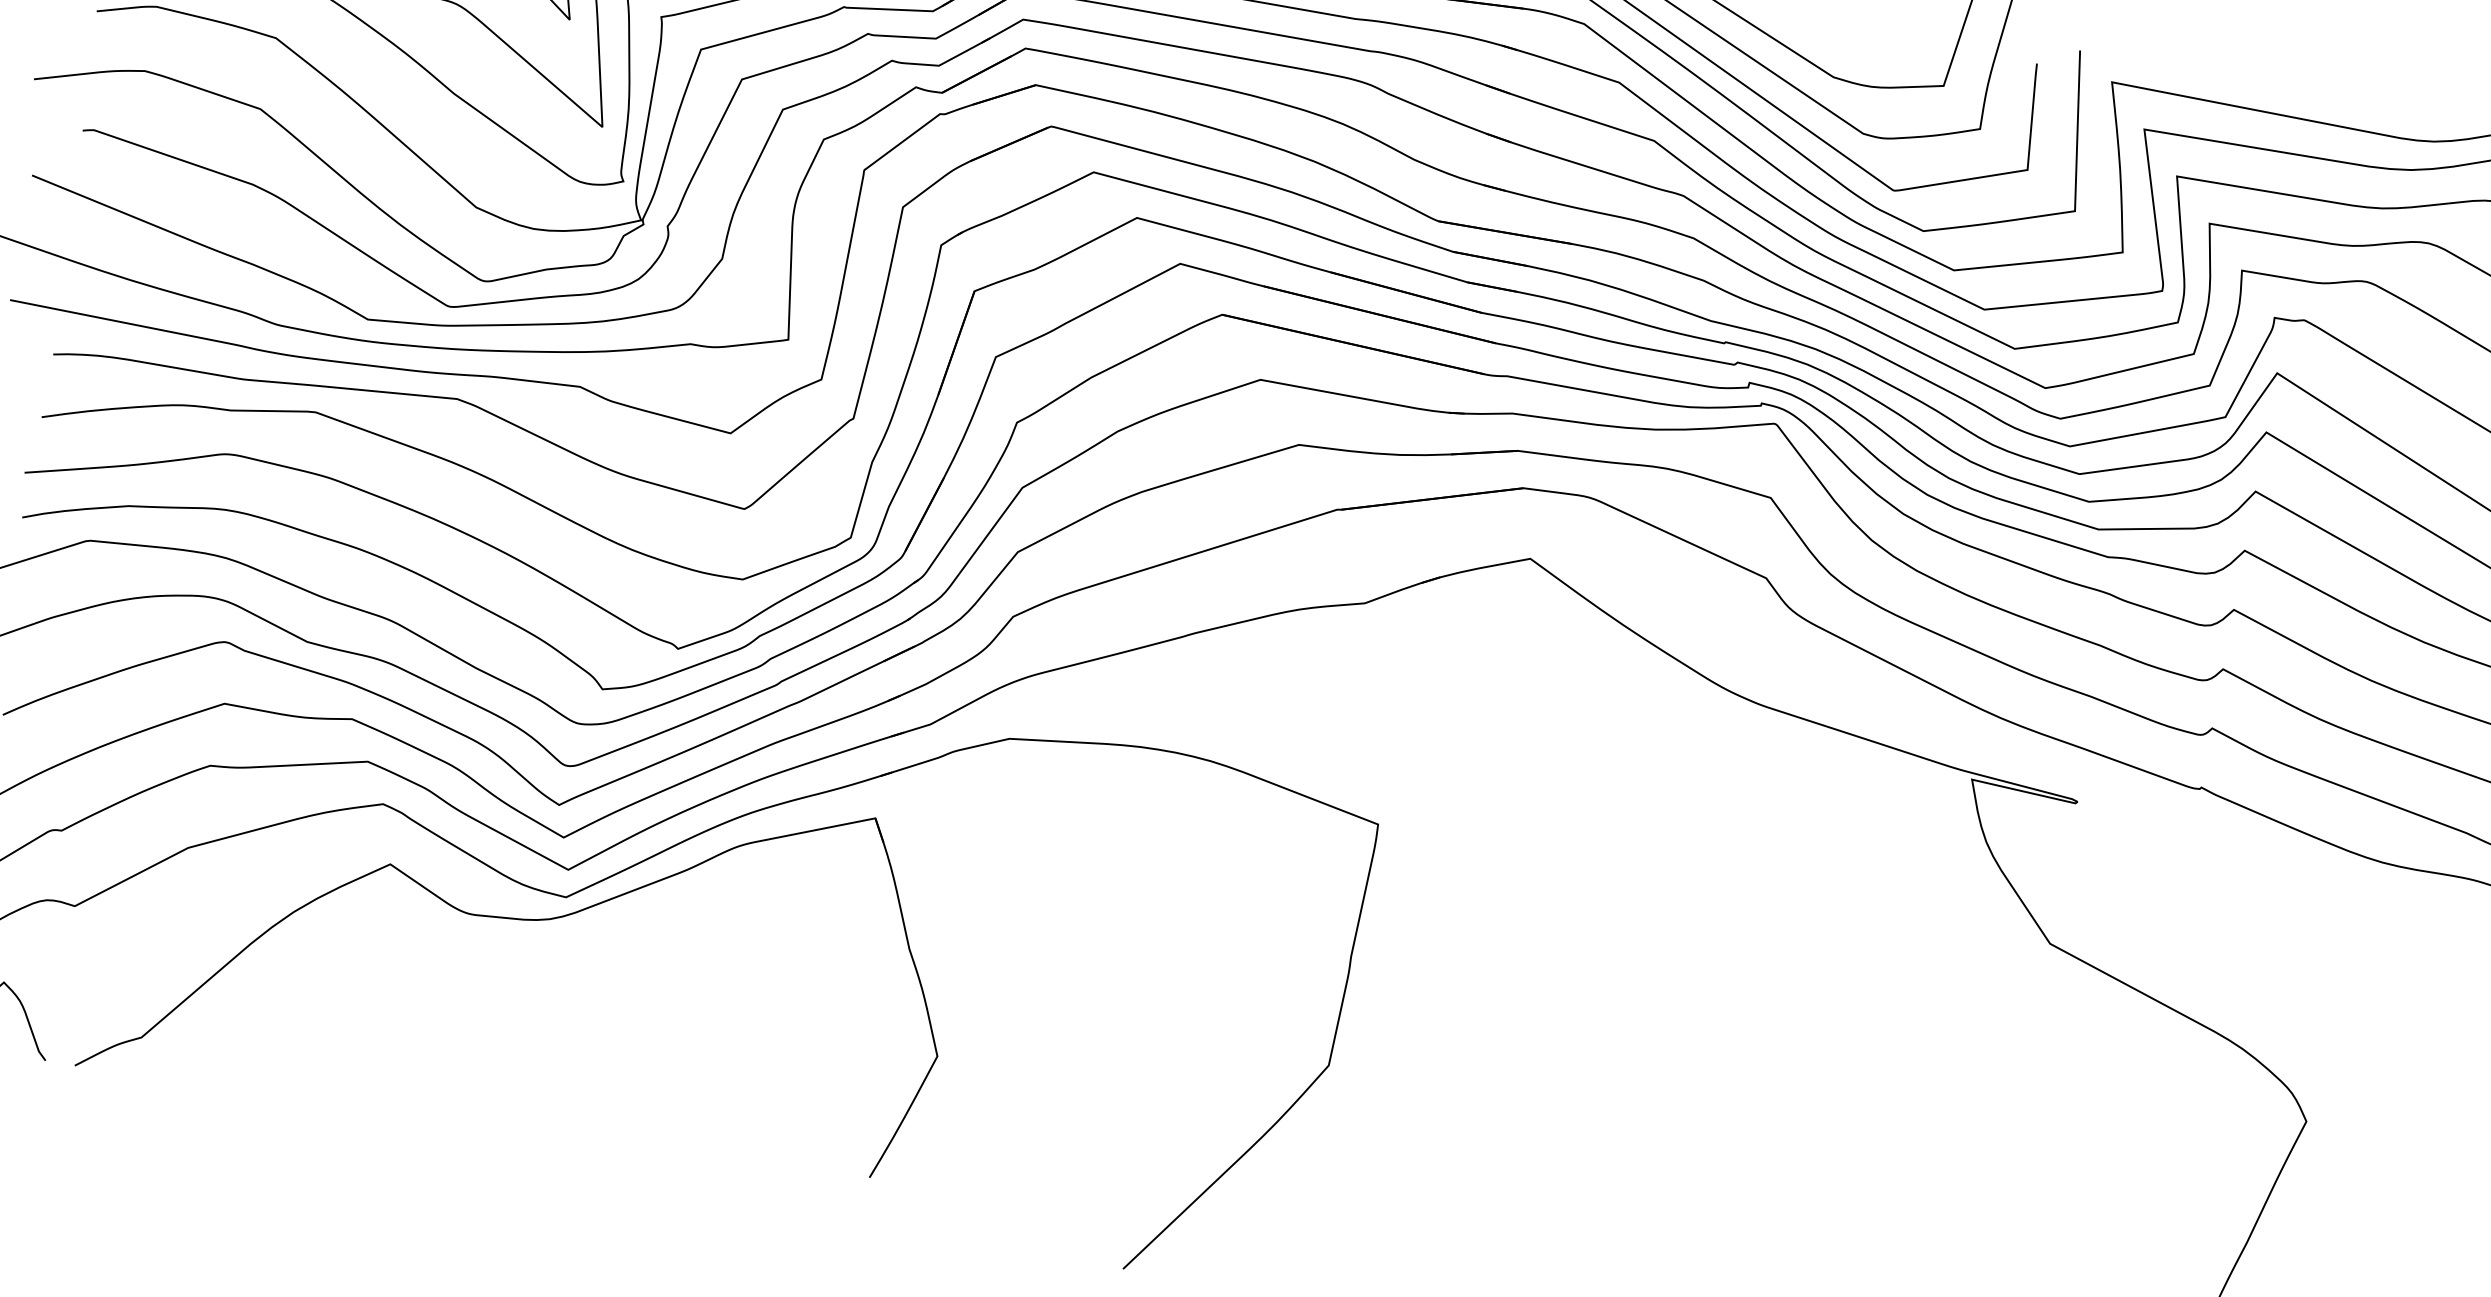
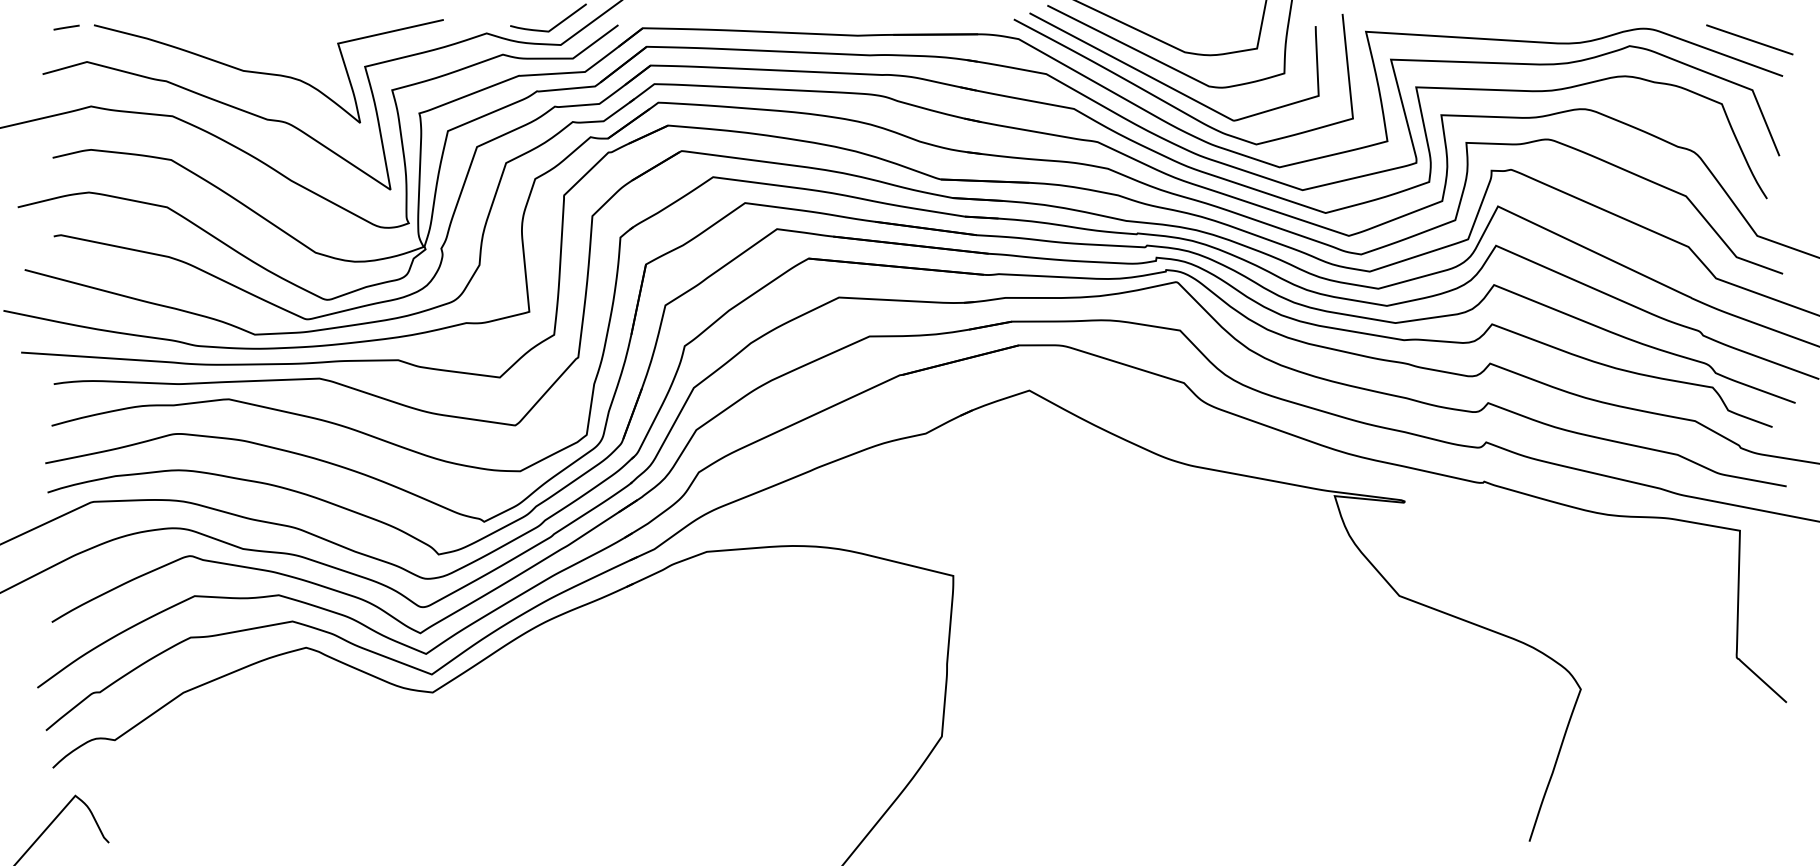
part: (523, 921) -> (407, 711), removed

